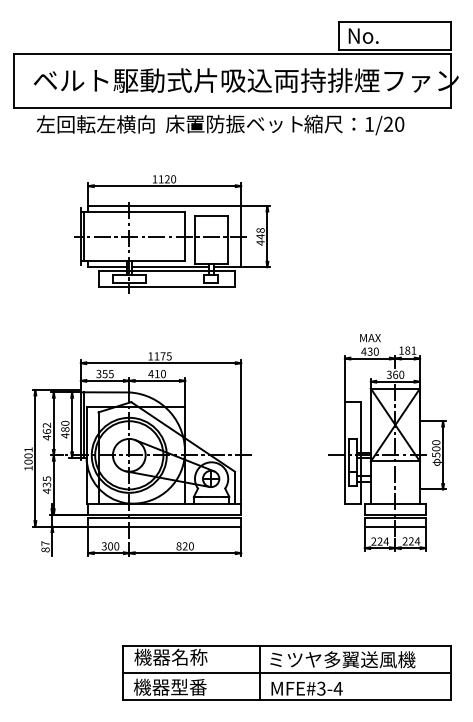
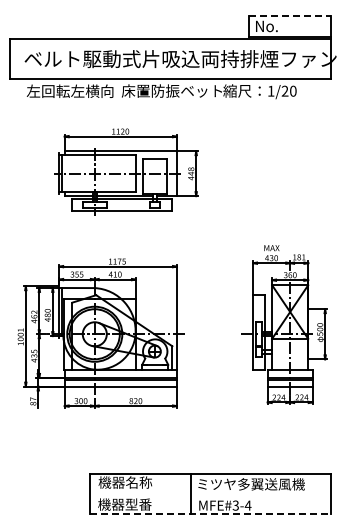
line: (395, 21) -> (290, 15), solid -> dashed
line: (286, 673) -> (210, 494), removed
line: (288, 700) -> (211, 514), solid -> dashed

